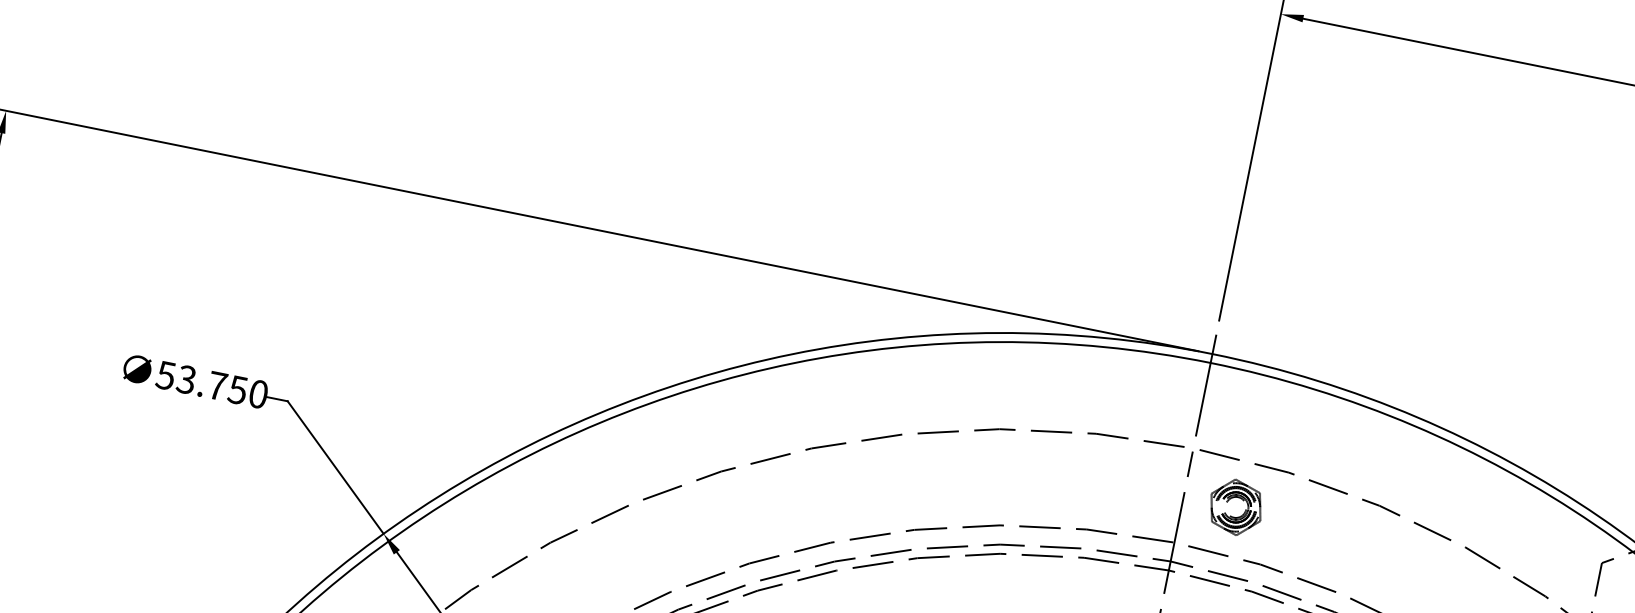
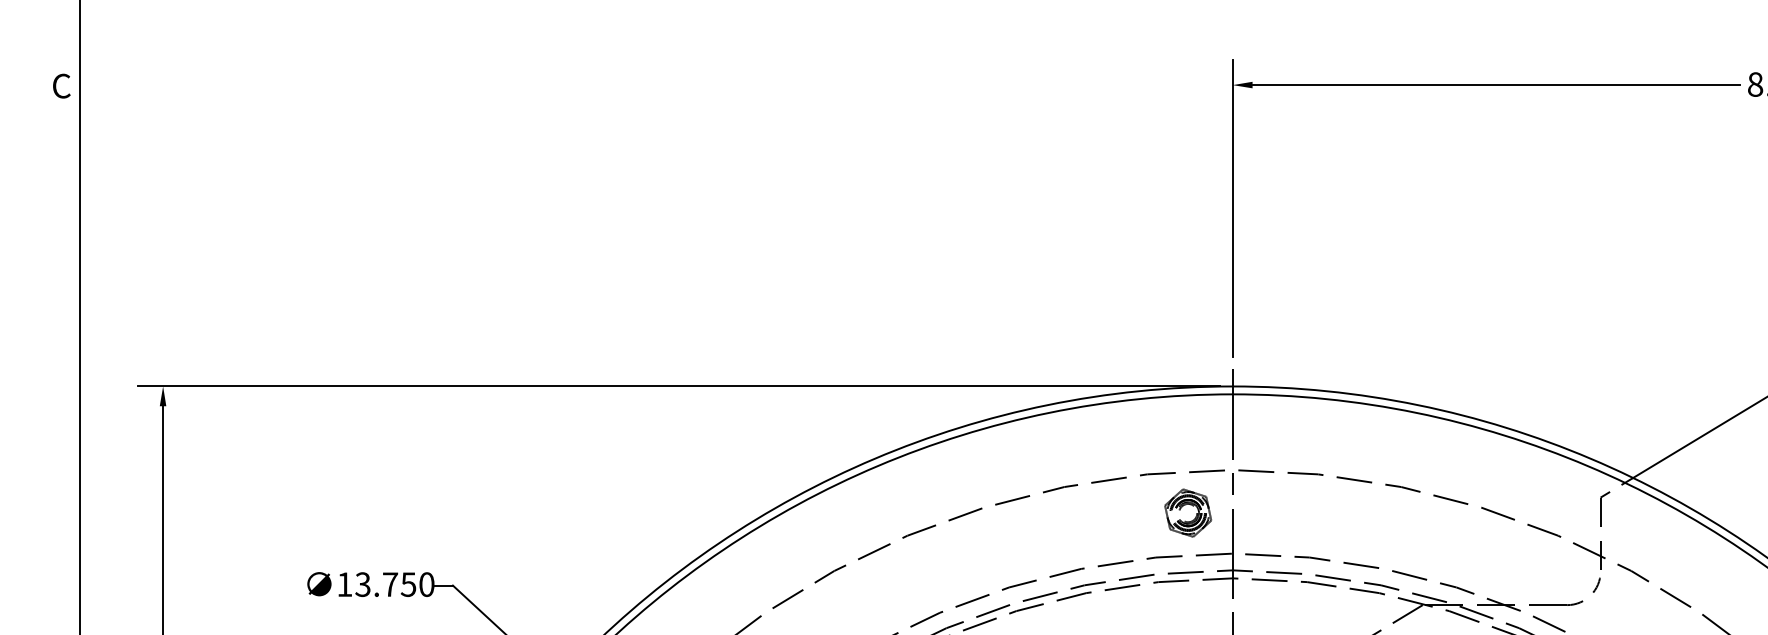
text: (165, 375) -> (344, 584), 53.750 -> 13.750
part: (1236, 506) -> (1188, 512), moved

